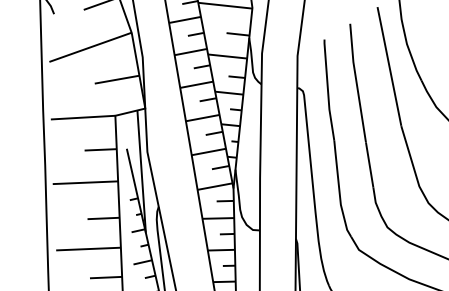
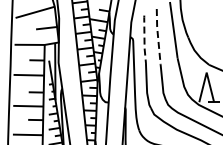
line: (357, 82) -> (158, 36), solid -> dashed
line: (328, 90) -> (144, 39), solid -> dashed

